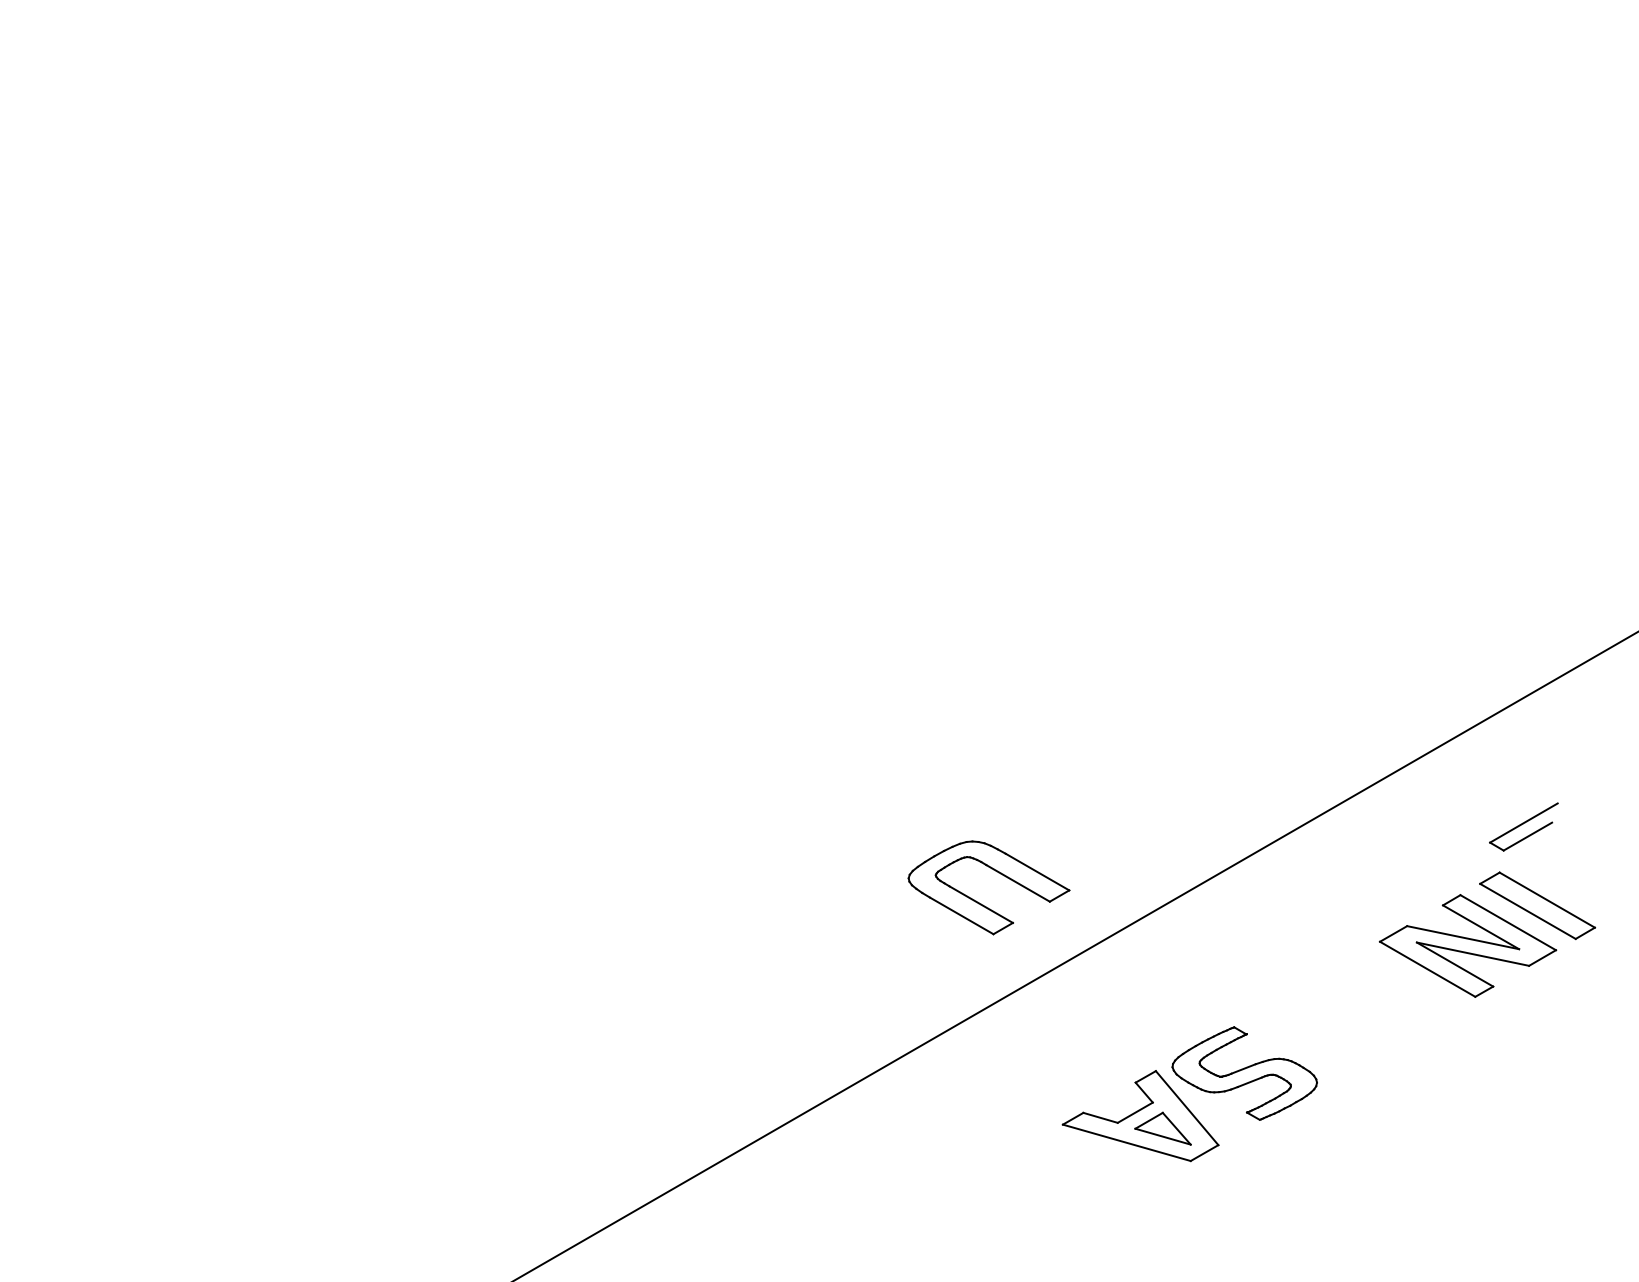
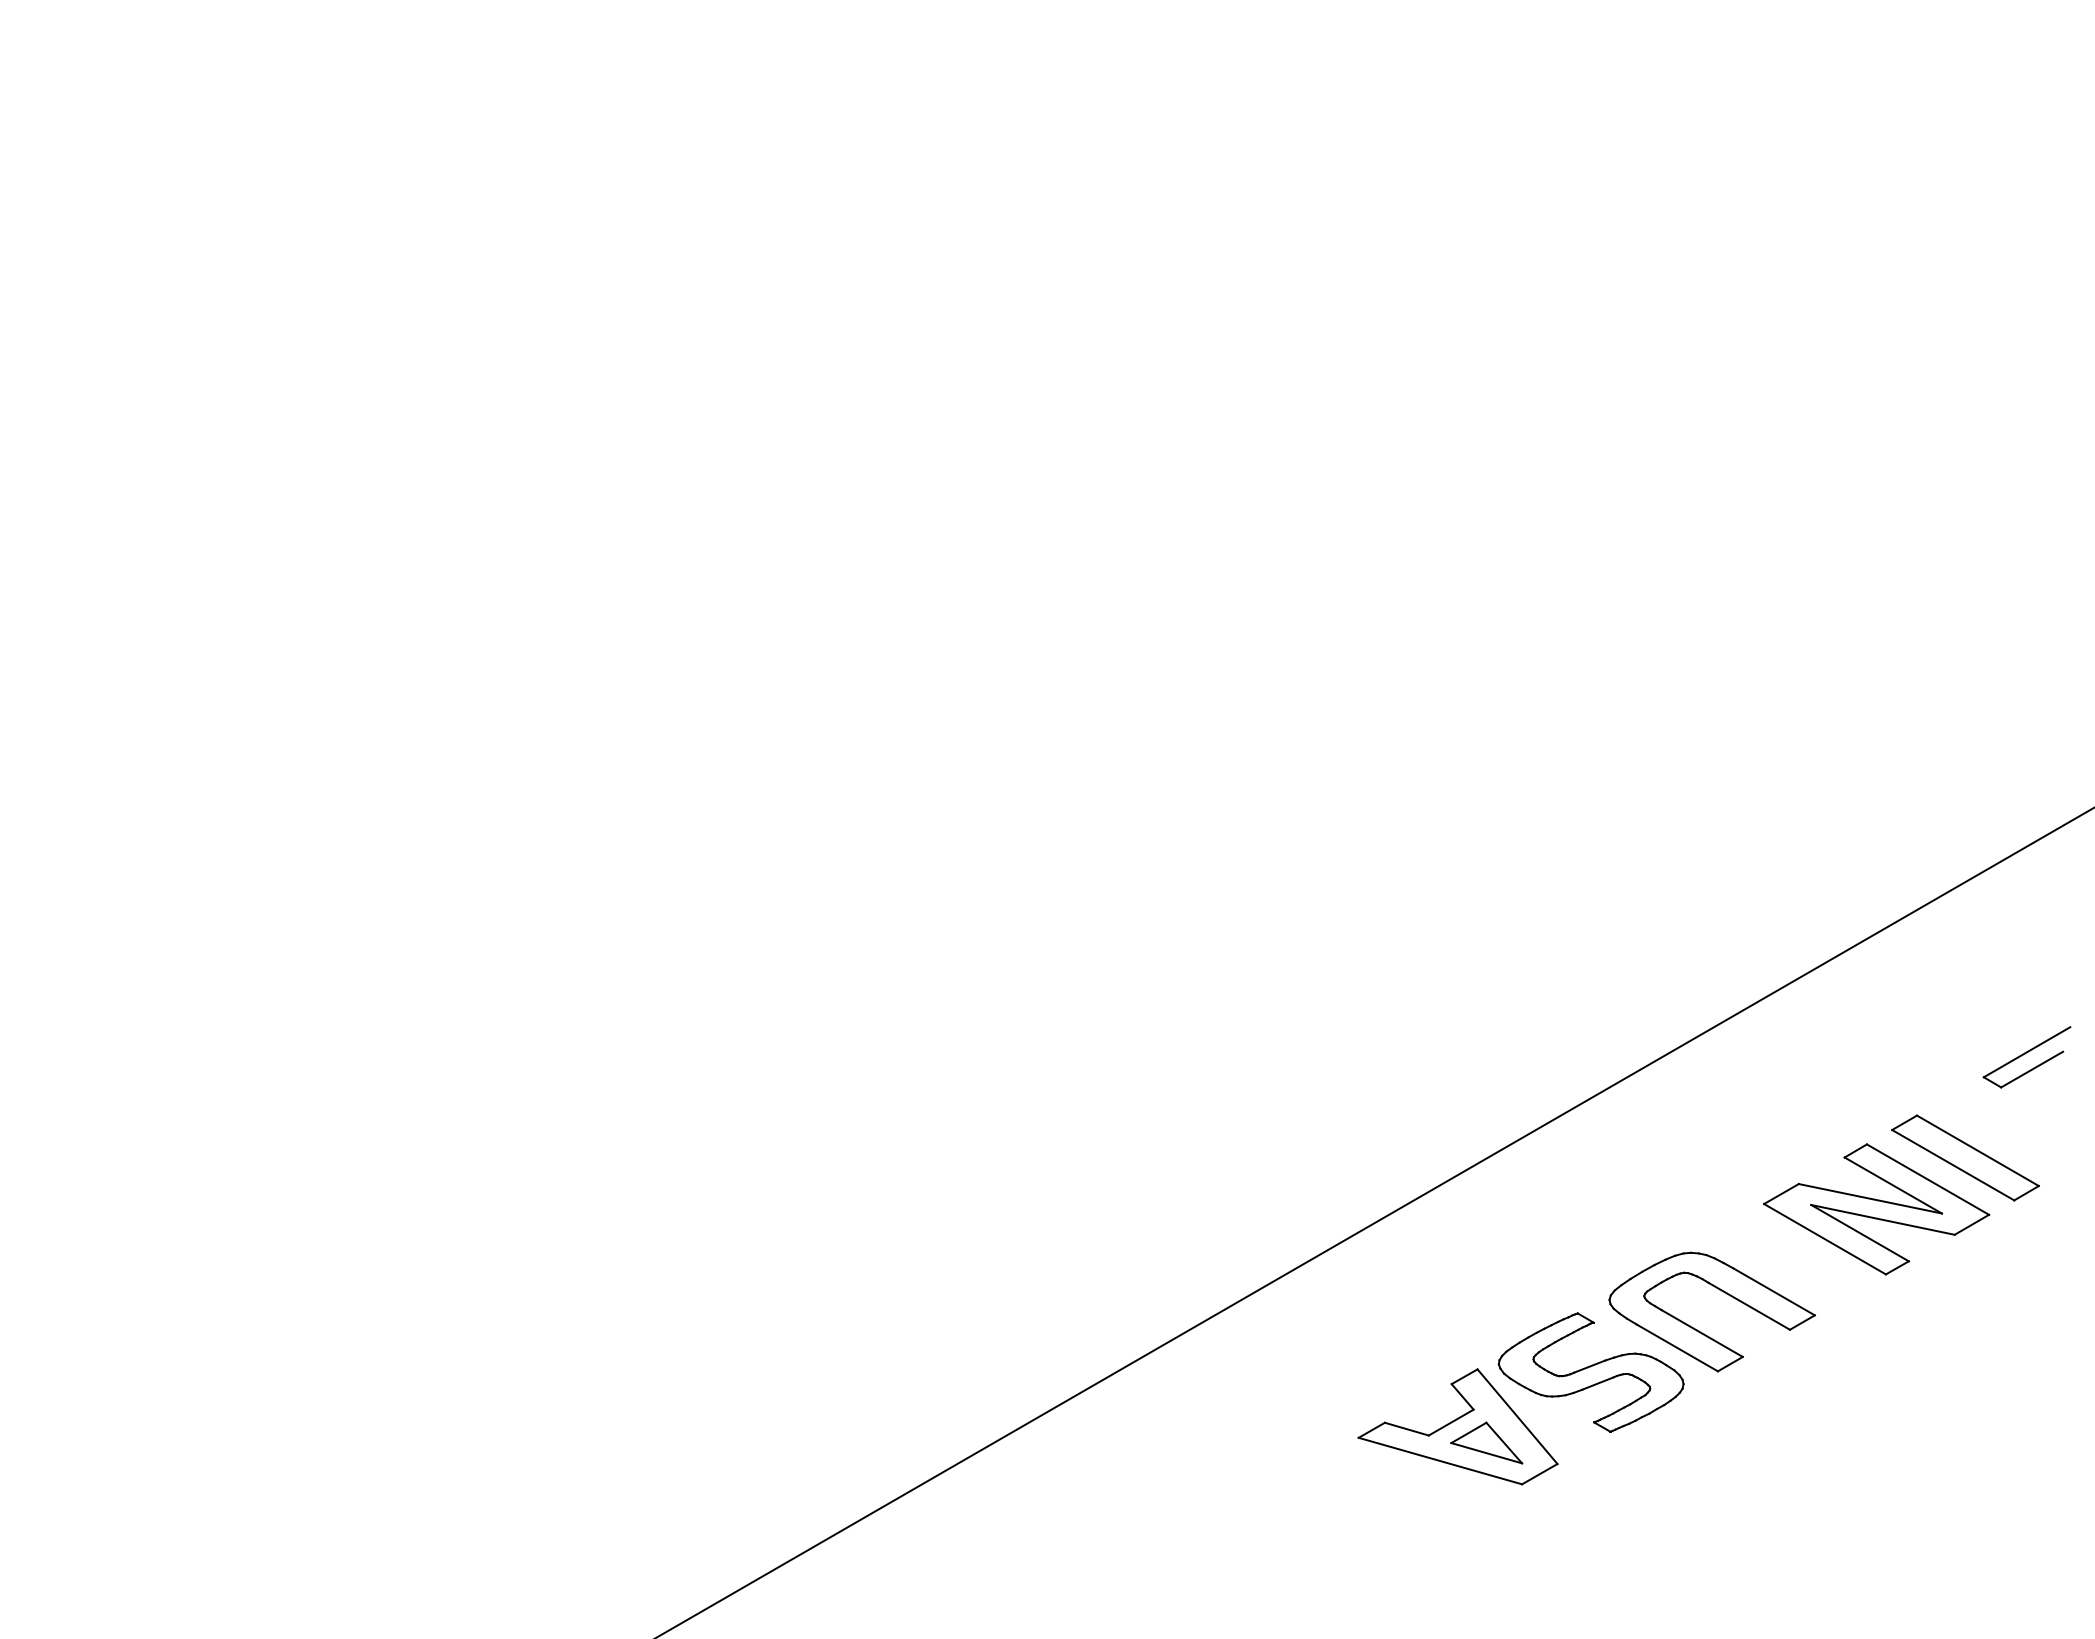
part: (1523, 827) -> (2026, 1057), moved
part: (998, 873) -> (1724, 1293), moved

